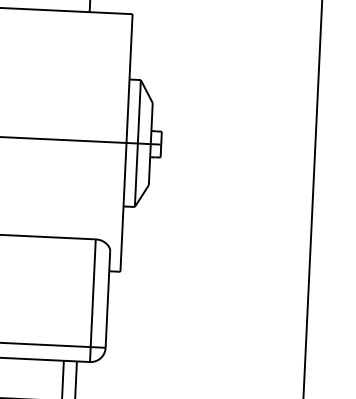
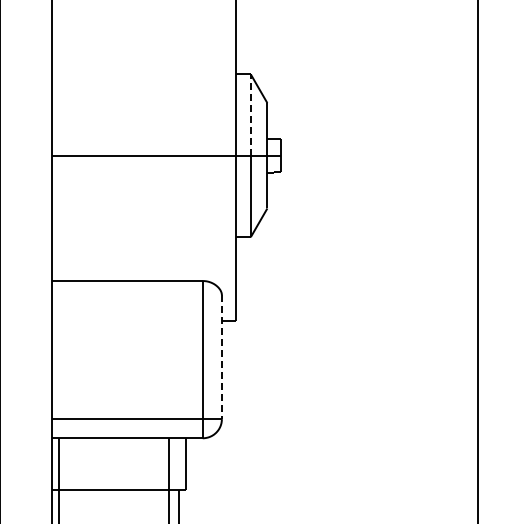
line: (139, 112) -> (250, 115), solid -> dashed
line: (107, 299) -> (221, 357), solid -> dashed

